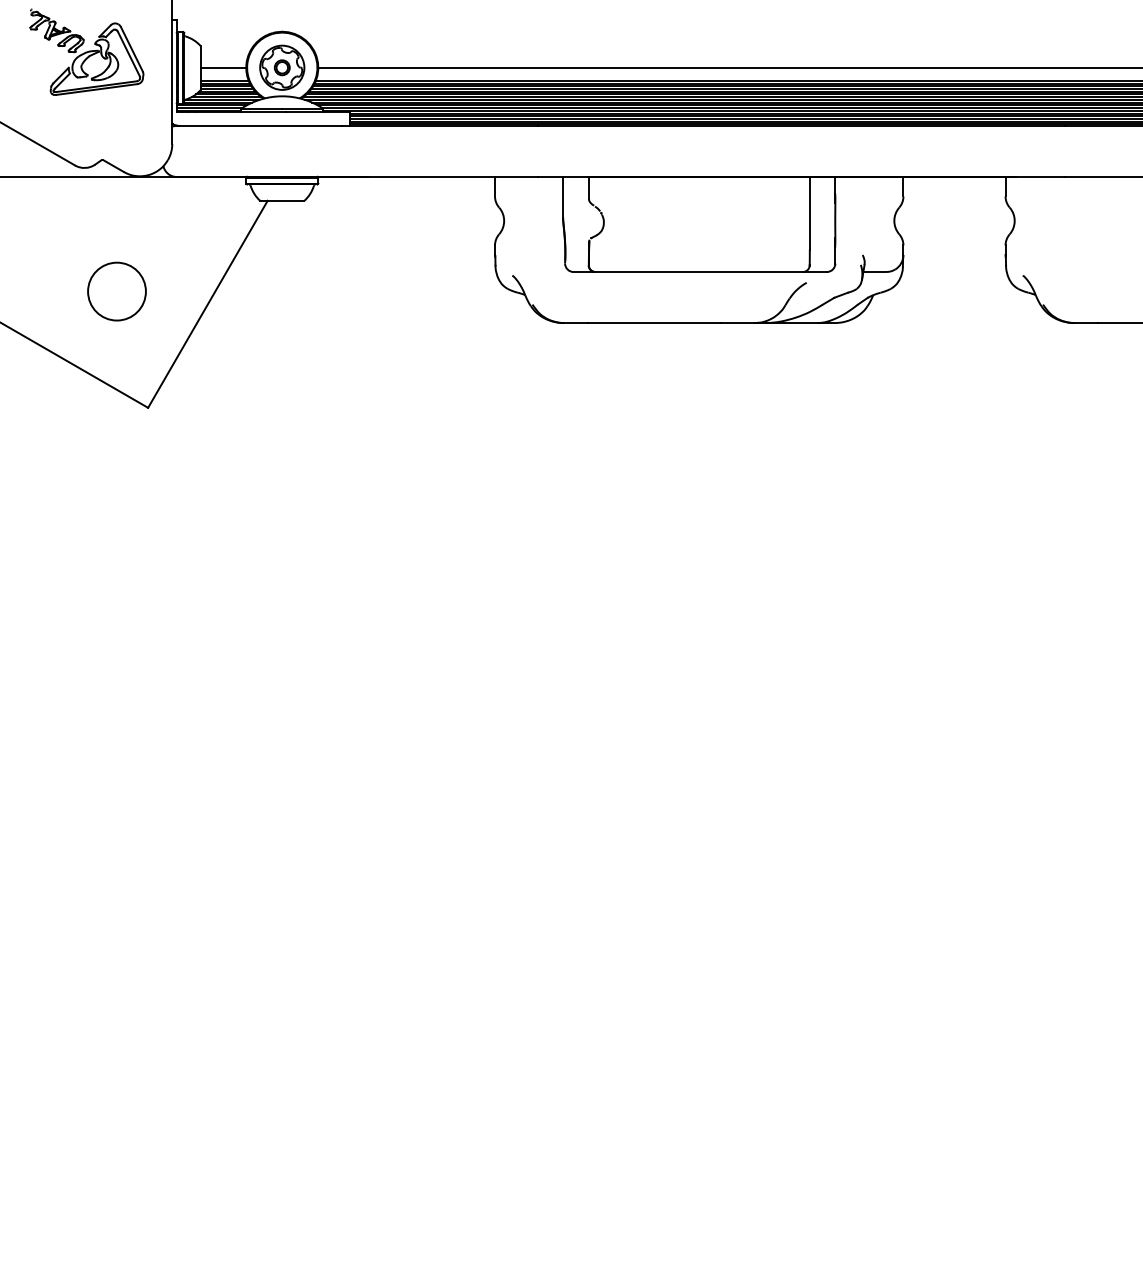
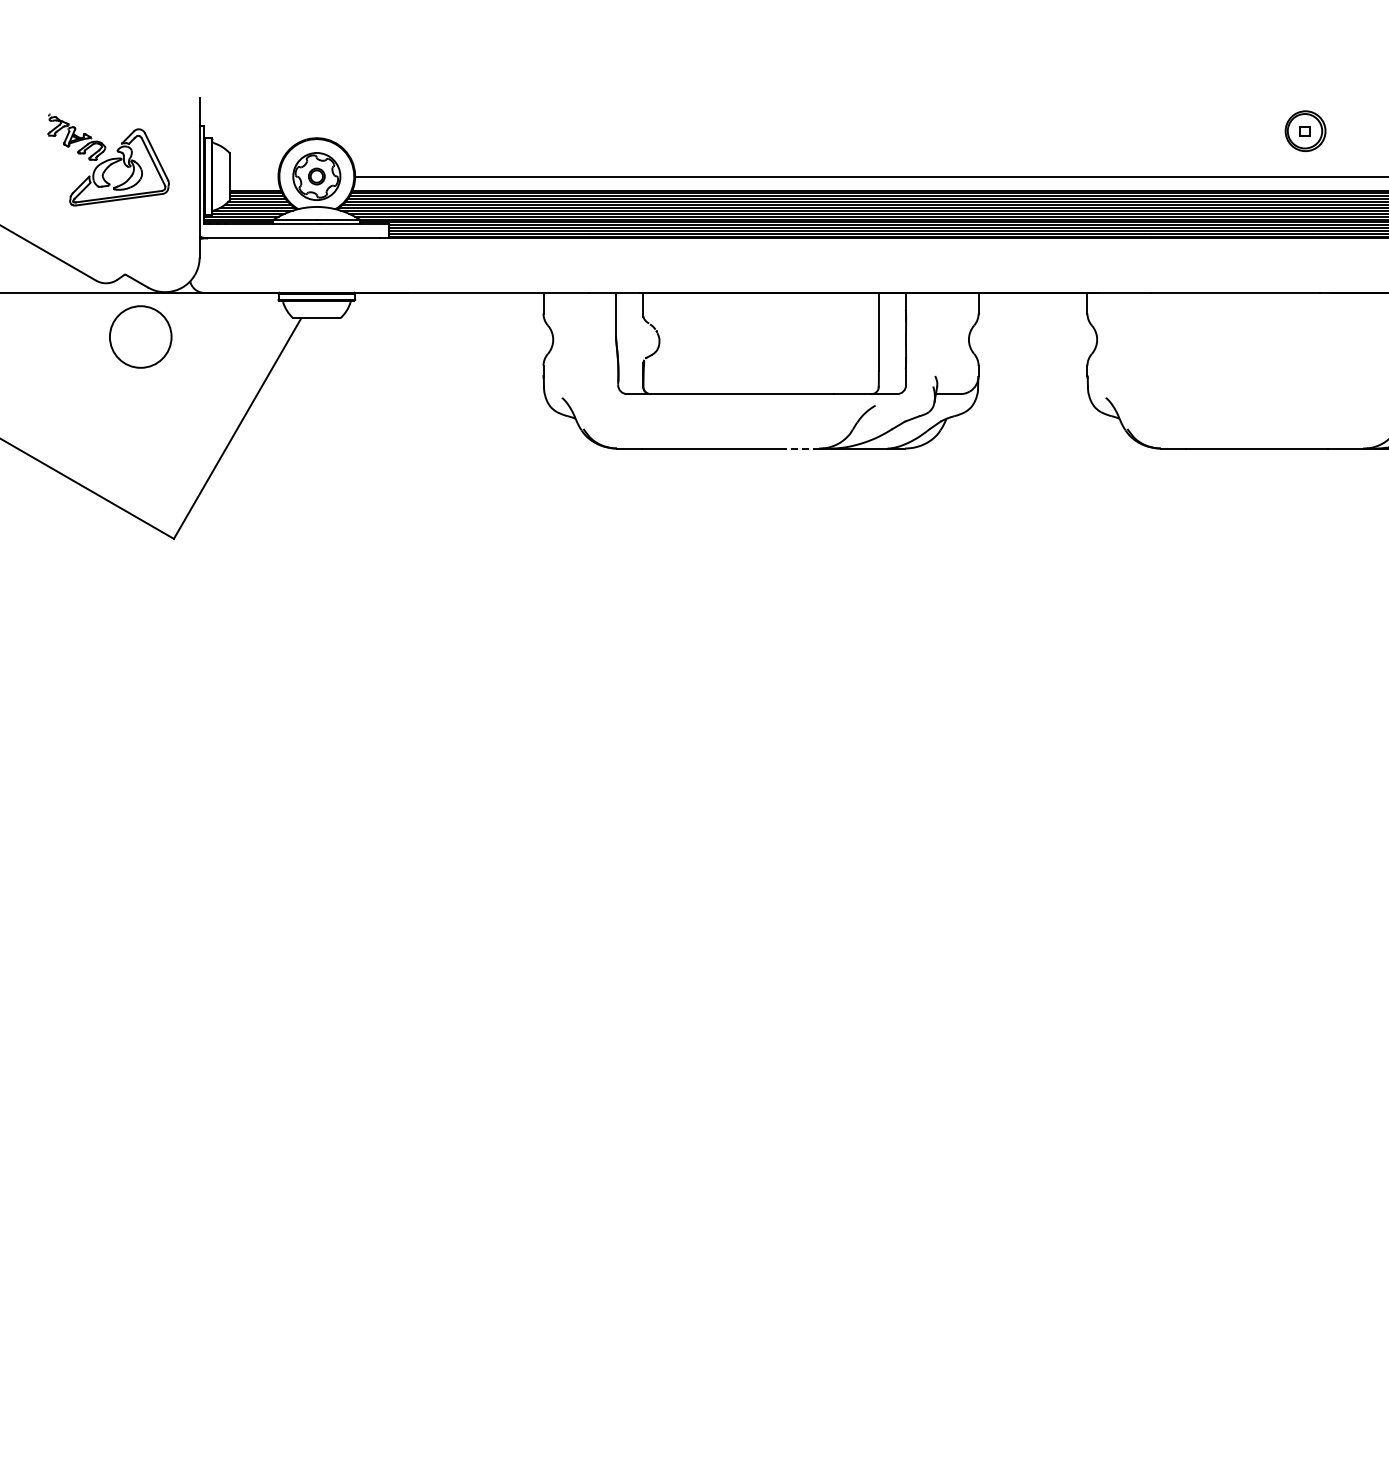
line: (222, 67) -> (253, 176), removed
circle: (116, 291) -> (140, 336), moved
line: (738, 323) -> (802, 448), solid -> dashed

